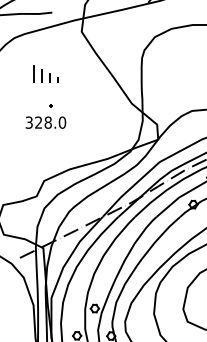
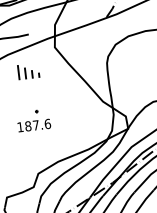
part: (45, 73) -> (28, 71), moved
text: (45, 122) -> (33, 125), 328.0 -> 187.6

